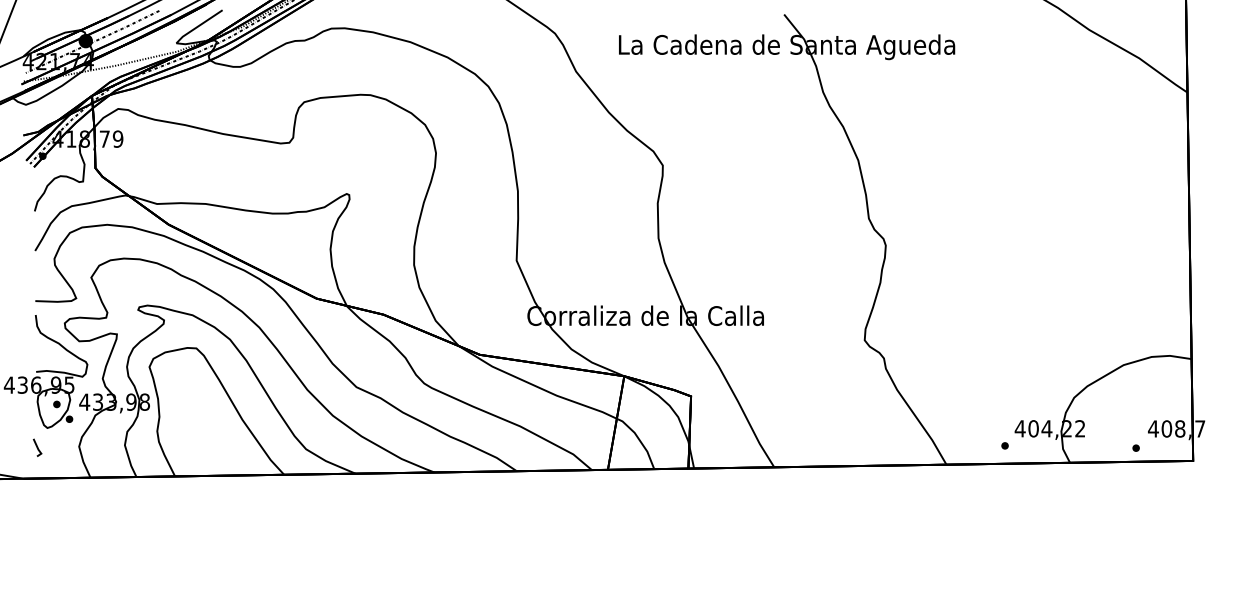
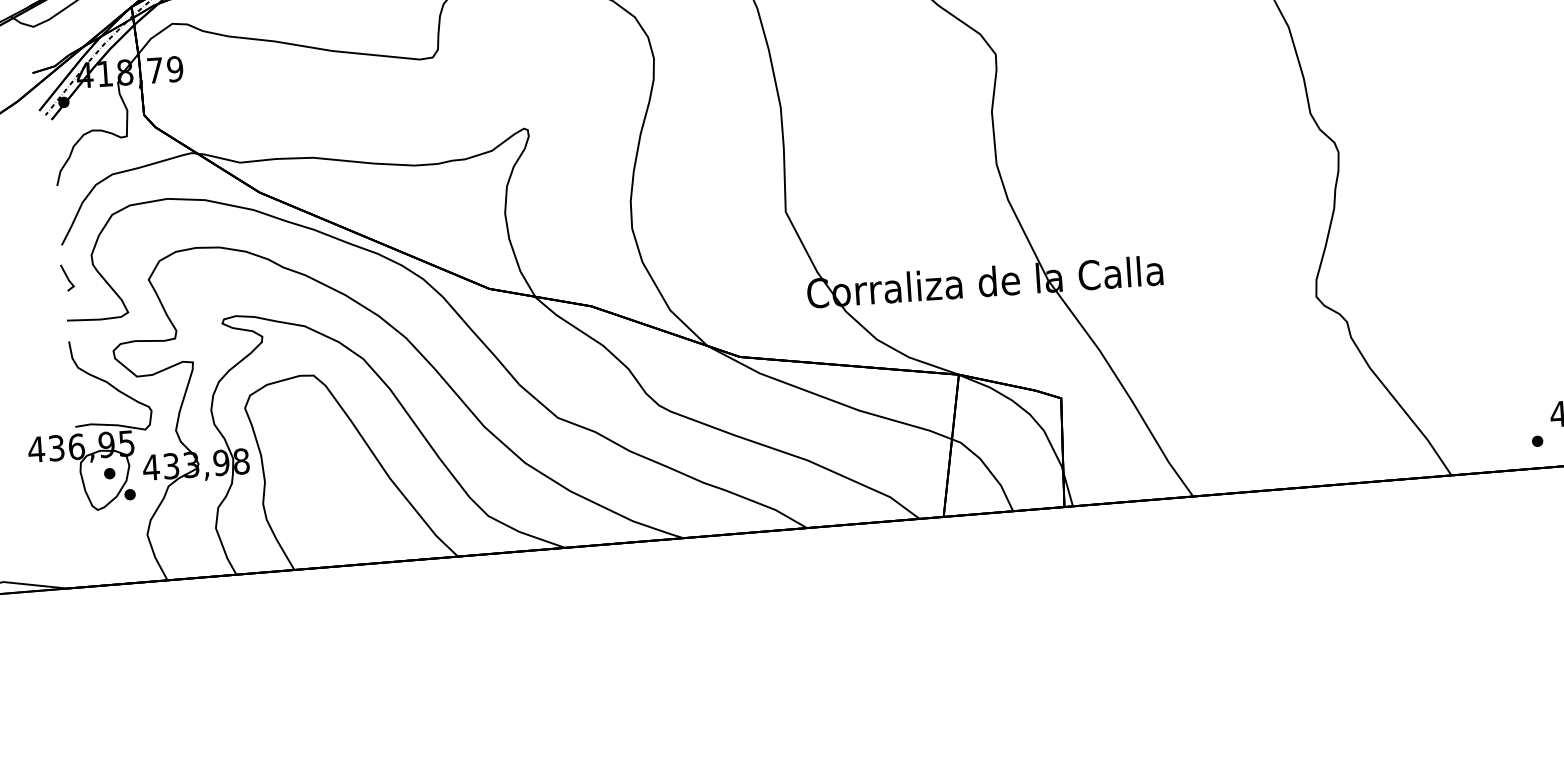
line: (37, 447) -> (67, 277), moved

